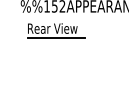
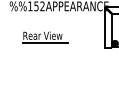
part: (56, 30) -> (45, 37), moved

